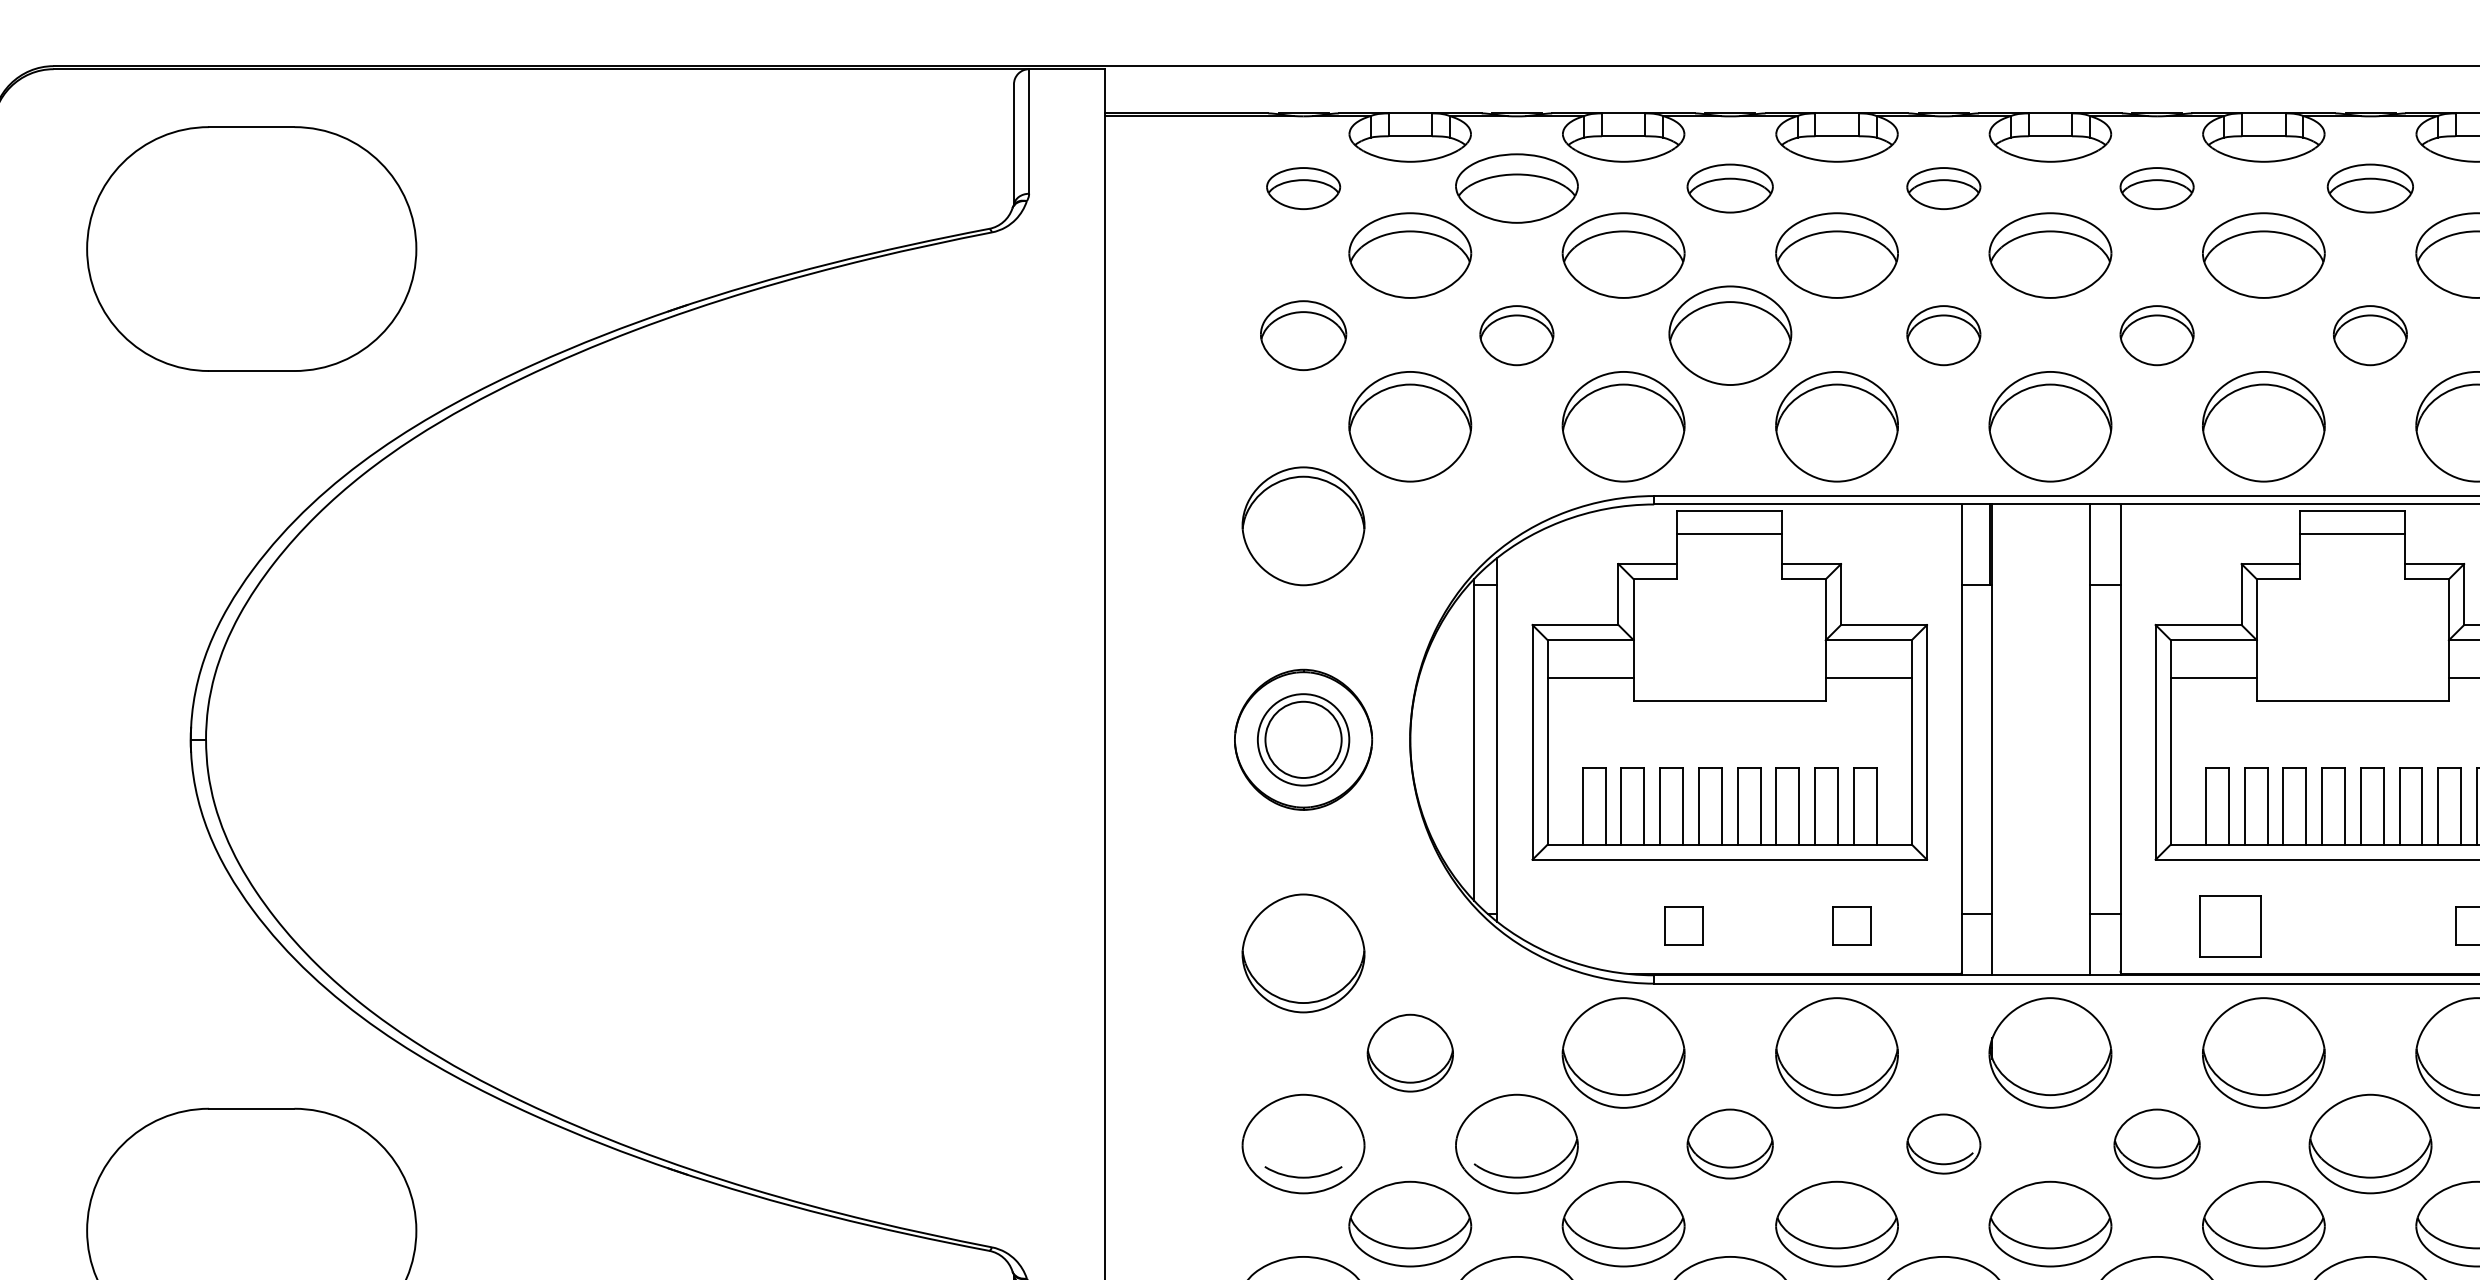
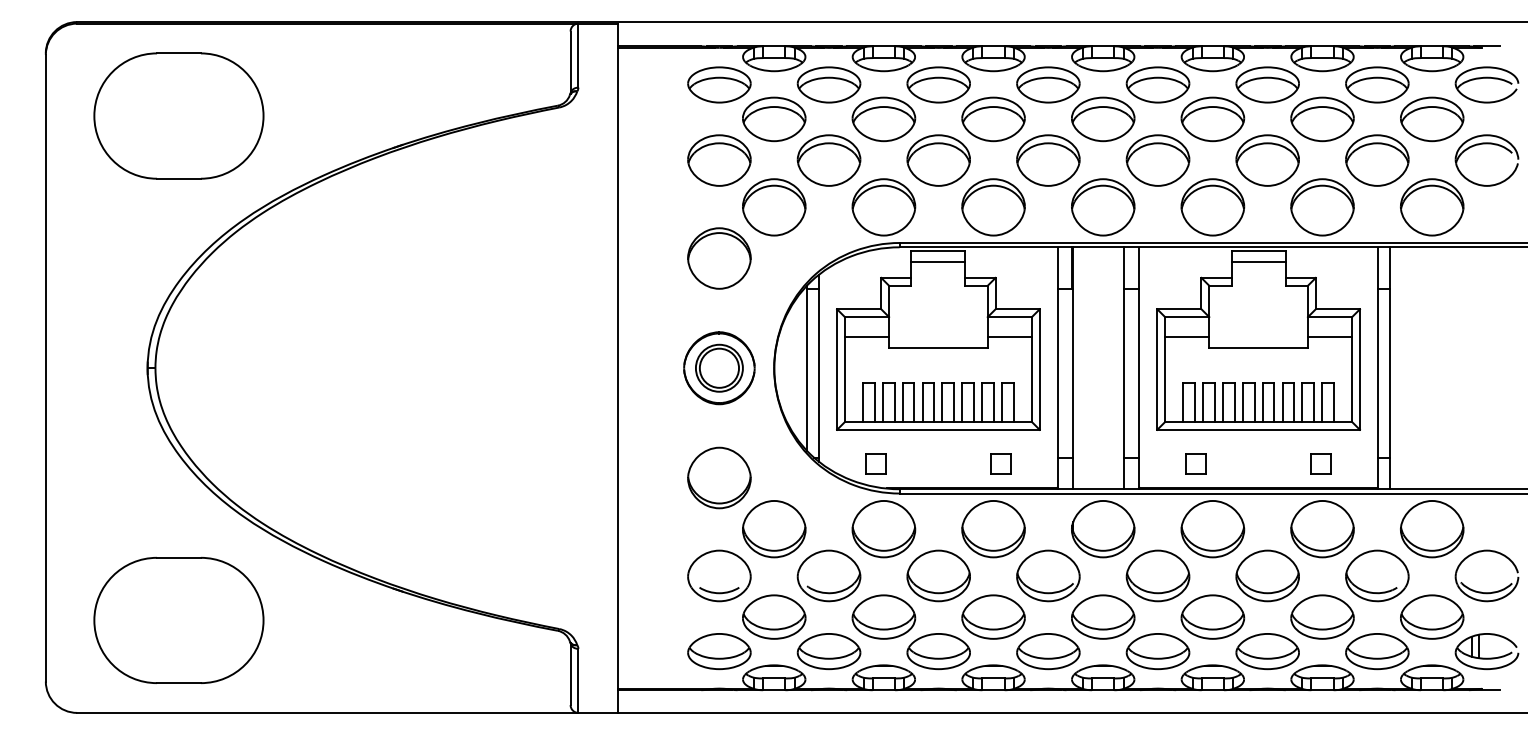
part: (1303, 187) -> (719, 84), size x1.67
part: (1729, 187) -> (938, 84), size x1.43
part: (1943, 187) -> (1048, 84), size x1.67
part: (2156, 187) -> (1157, 84), size x1.67
part: (2370, 187) -> (1267, 84), size x1.43
part: (1303, 335) -> (719, 160), size x1.43
part: (1515, 335) -> (828, 160), size x1.67
part: (1943, 335) -> (1048, 160), size x1.67
part: (2156, 335) -> (1157, 160), size x1.67
part: (2370, 335) -> (1267, 160), size x1.67
part: (1683, 925) -> (875, 463), moved
part: (2230, 925) -> (1195, 463), size x0.62
part: (1410, 1053) -> (774, 529), size x1.43
part: (1729, 1143) -> (938, 575), size x1.43
part: (1943, 1143) -> (1048, 575), size x1.67
part: (2156, 1143) -> (1157, 575), size x1.43

